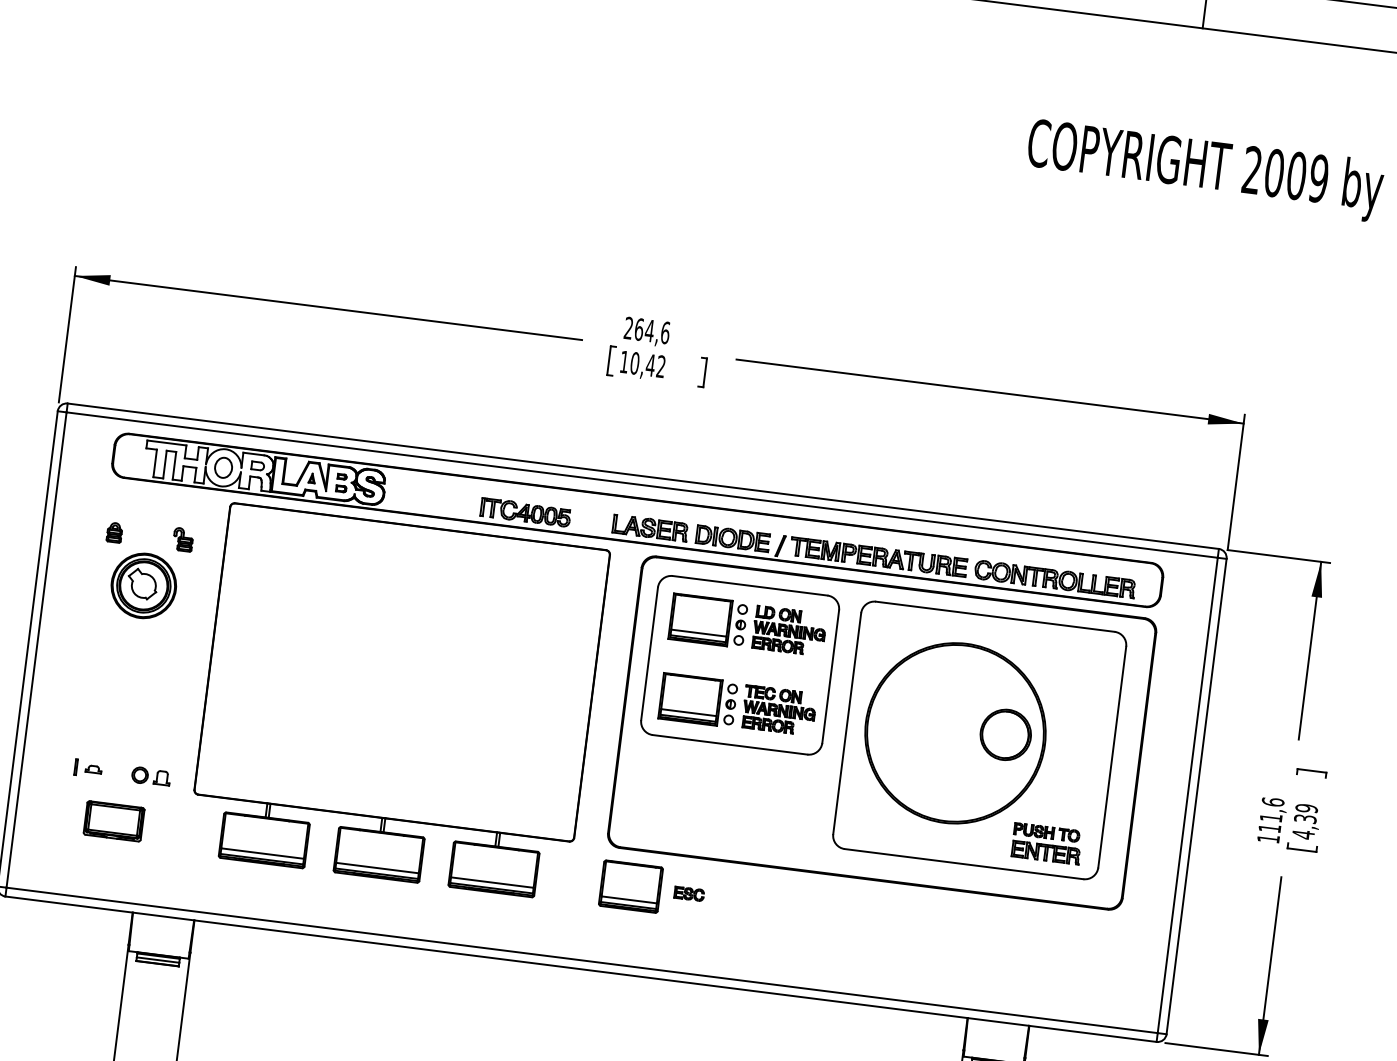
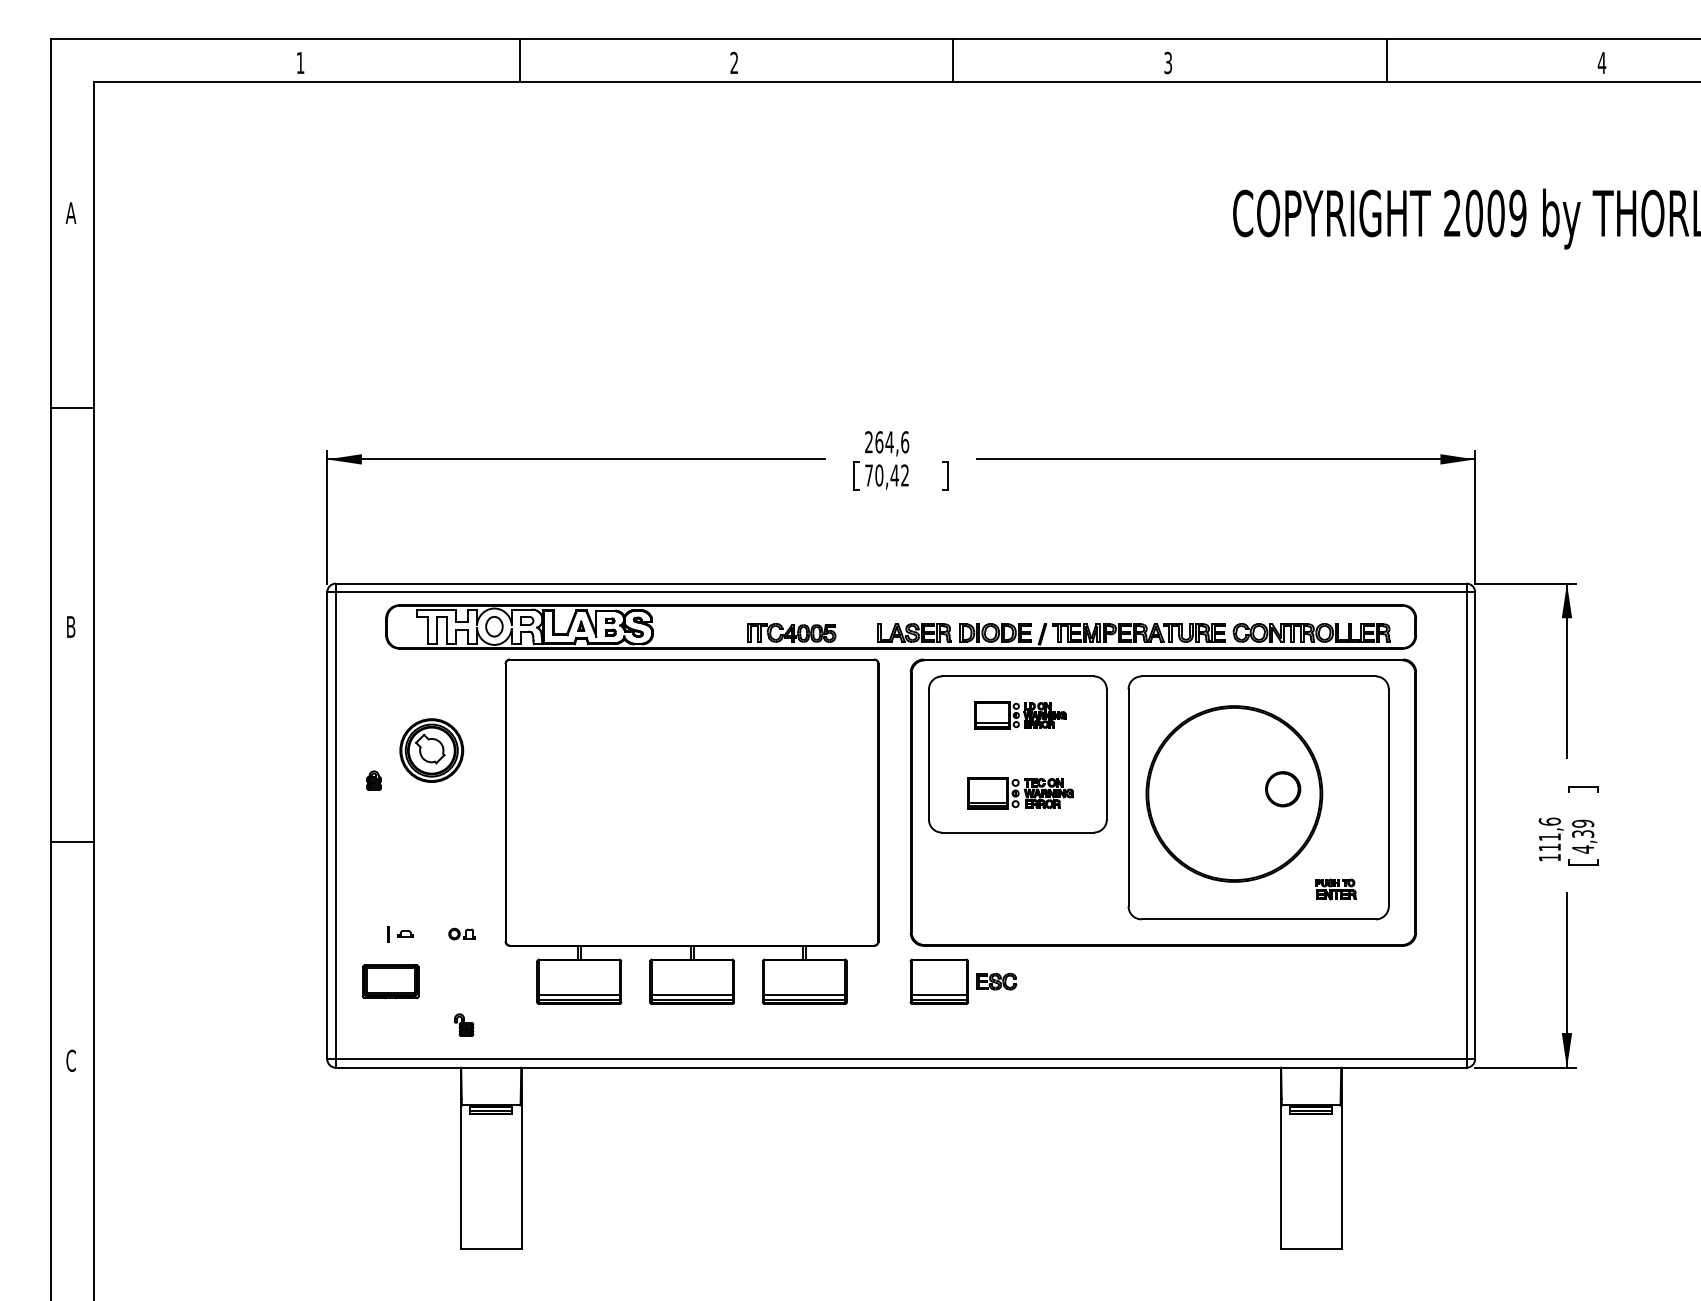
text: (623, 361) -> (868, 475), 10,42 -> 70,42
part: (114, 532) -> (373, 780), moved
part: (183, 539) -> (464, 1024), moved
part: (747, 625) -> (1020, 715), size x0.6
part: (737, 705) -> (1020, 793), size x0.7
part: (1005, 733) -> (1282, 788), size x0.7
part: (150, 775) -> (461, 933), size x0.7
part: (113, 820) -> (390, 981), moved
part: (1046, 843) -> (1335, 889), size x0.6
part: (689, 893) -> (996, 981), size x1.4

